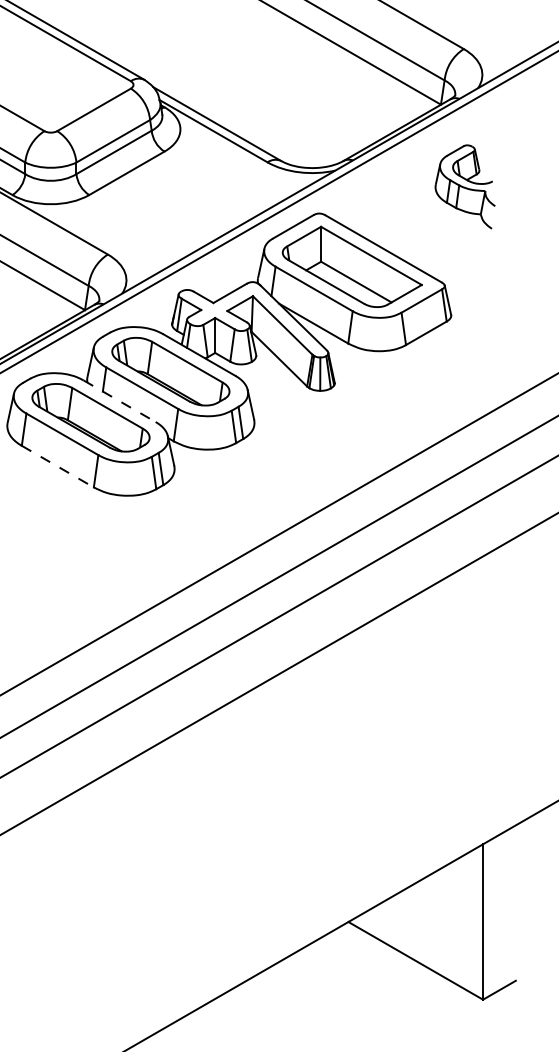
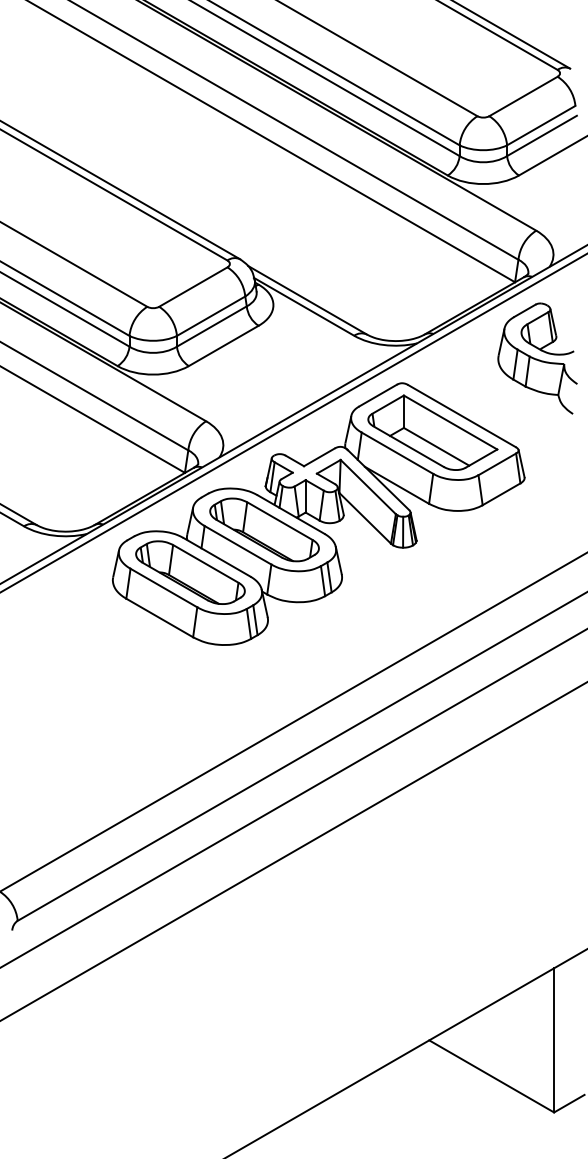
part: (465, 186) -> (537, 358), size x1.43
line: (120, 401) -> (217, 557), dashed -> solid
line: (57, 466) -> (159, 617), dashed -> solid

